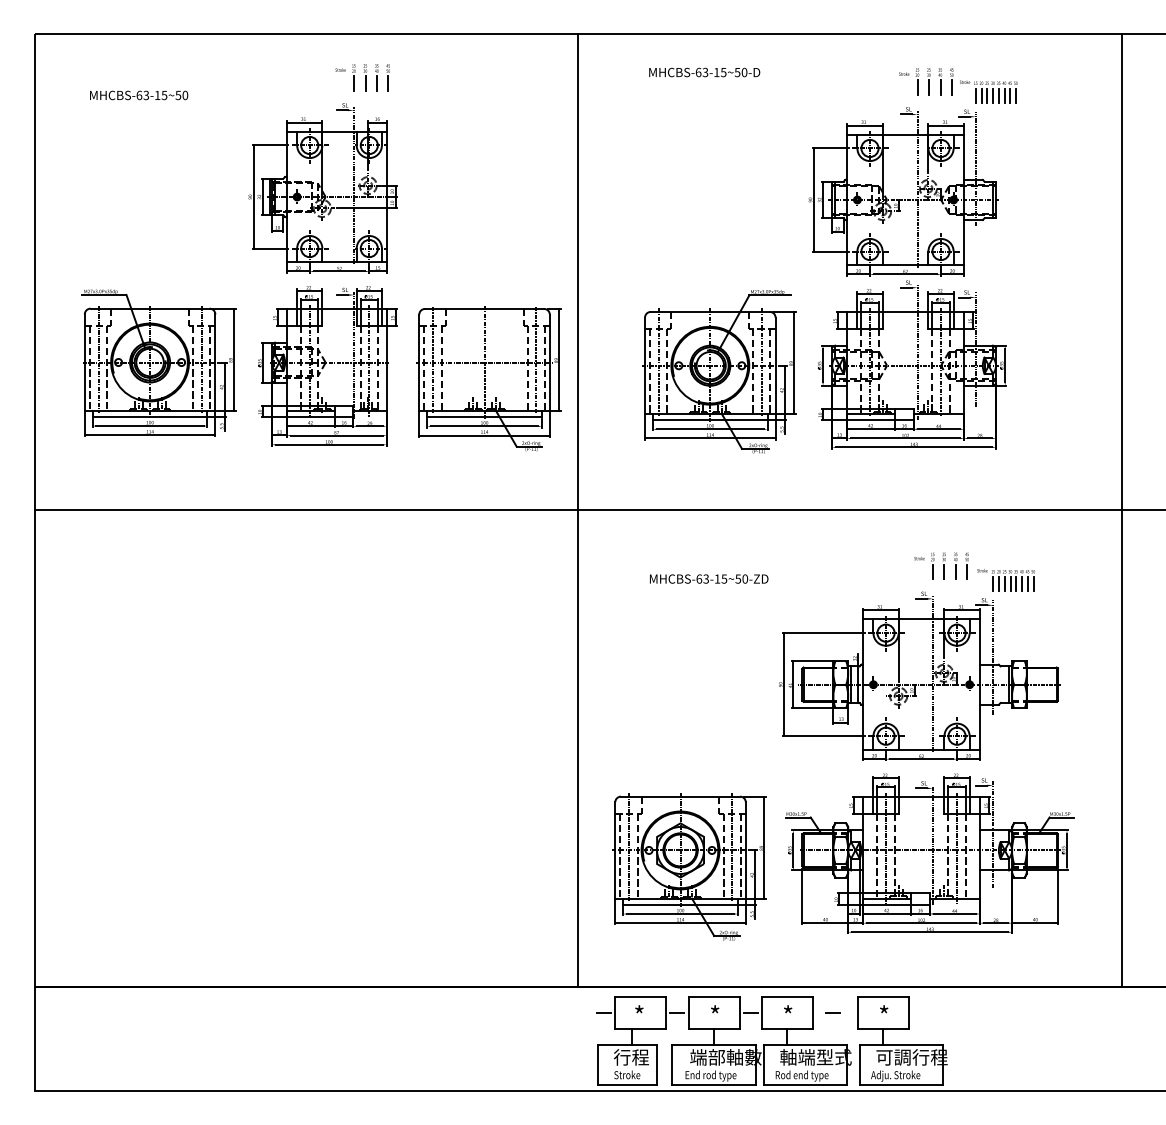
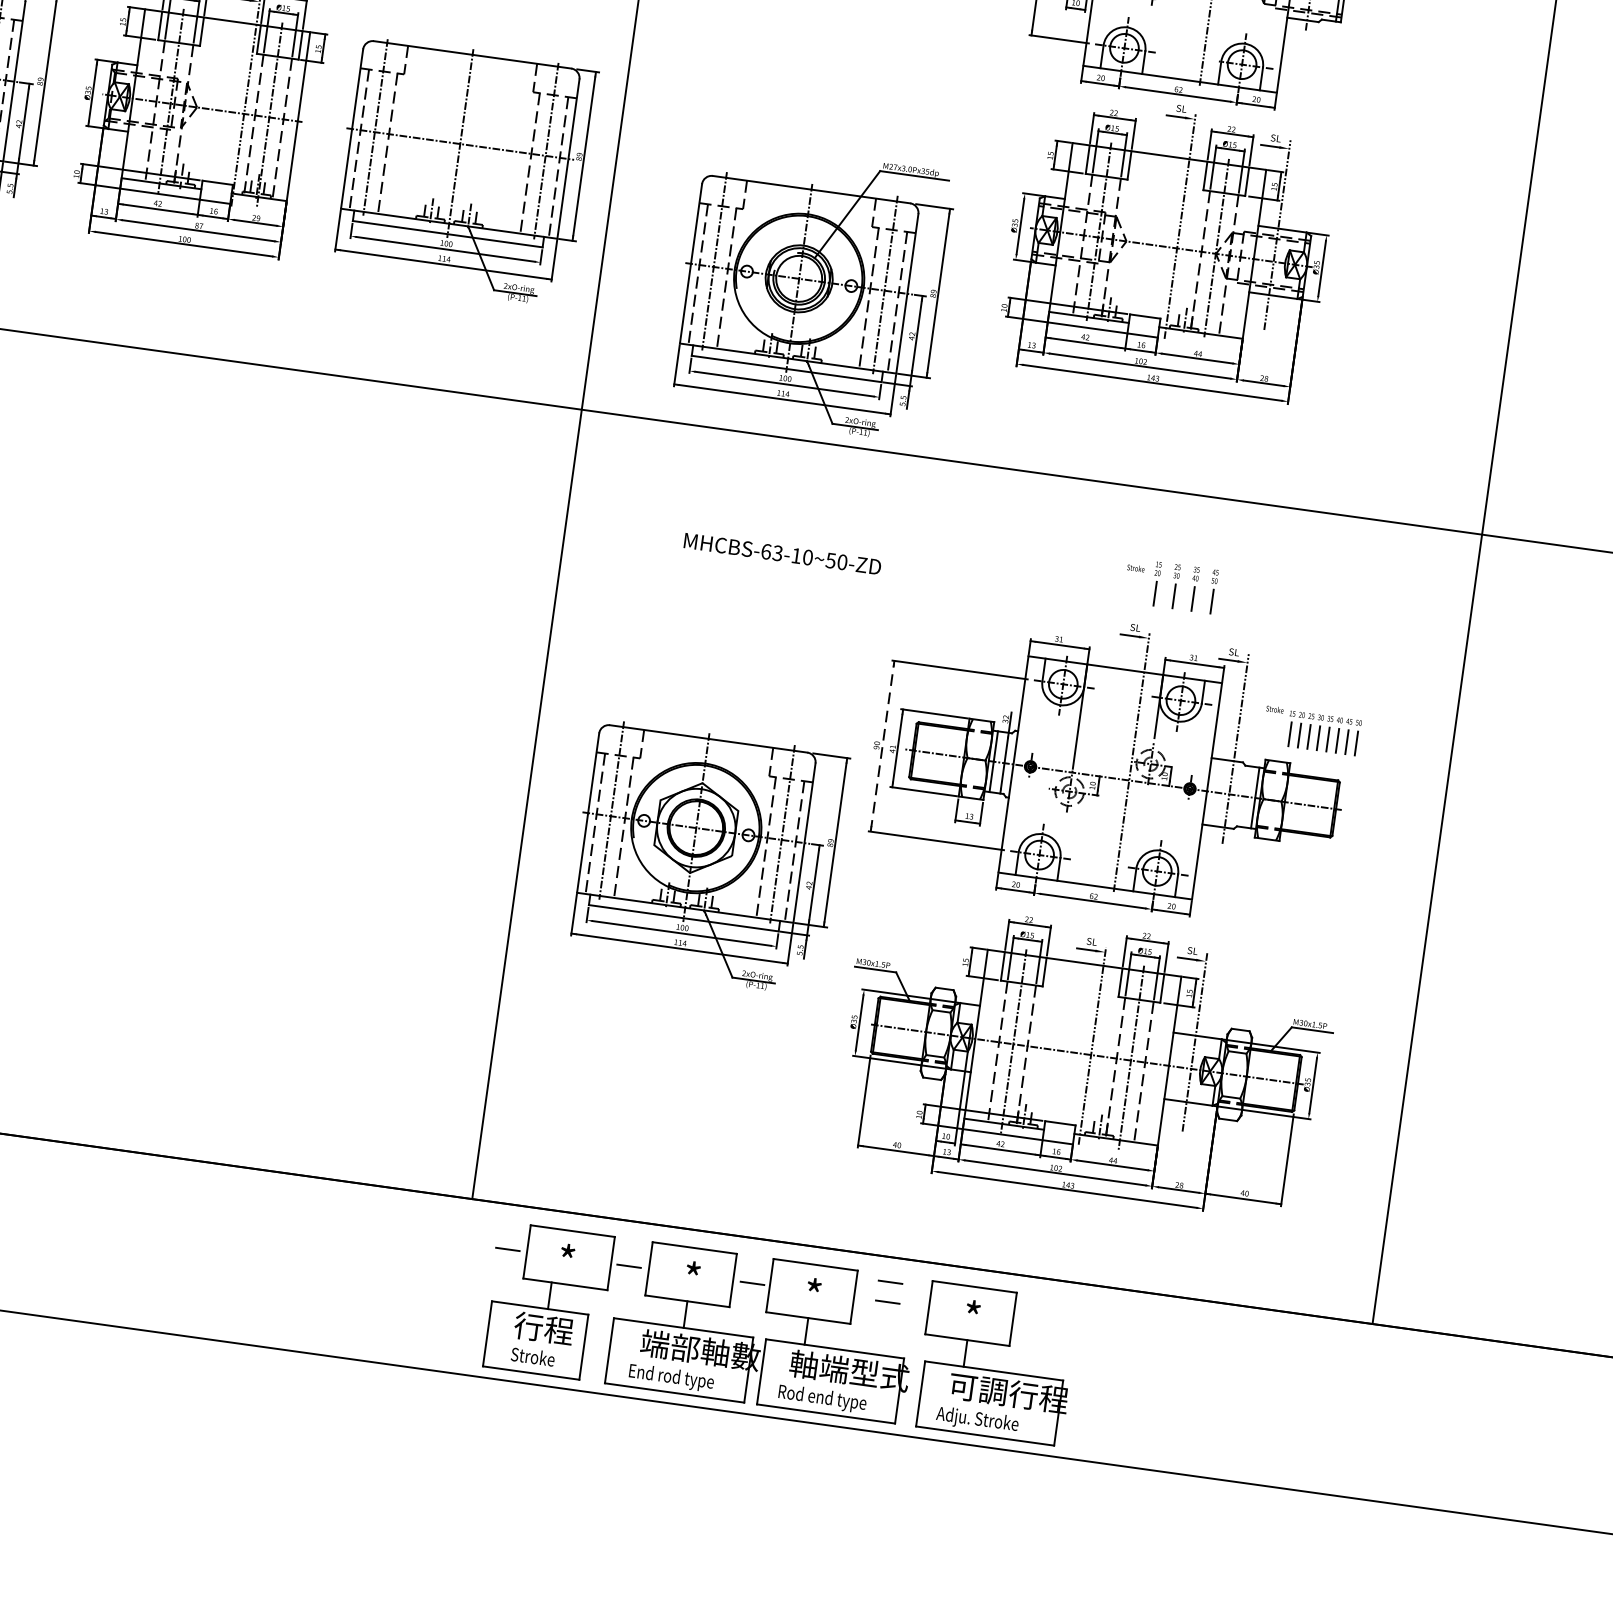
part: (719, 371) -> (813, 290), moved
text: (724, 578) -> (808, 556), MHCBS-63-15~50-ZD -> MHCBS-63-10~50-ZD
part: (1005, 580) -> (1310, 731), moved
line: (784, 684) -> (883, 746), solid -> dashed
part: (689, 866) -> (707, 856), moved
line: (832, 1000) -> (890, 1280), added

